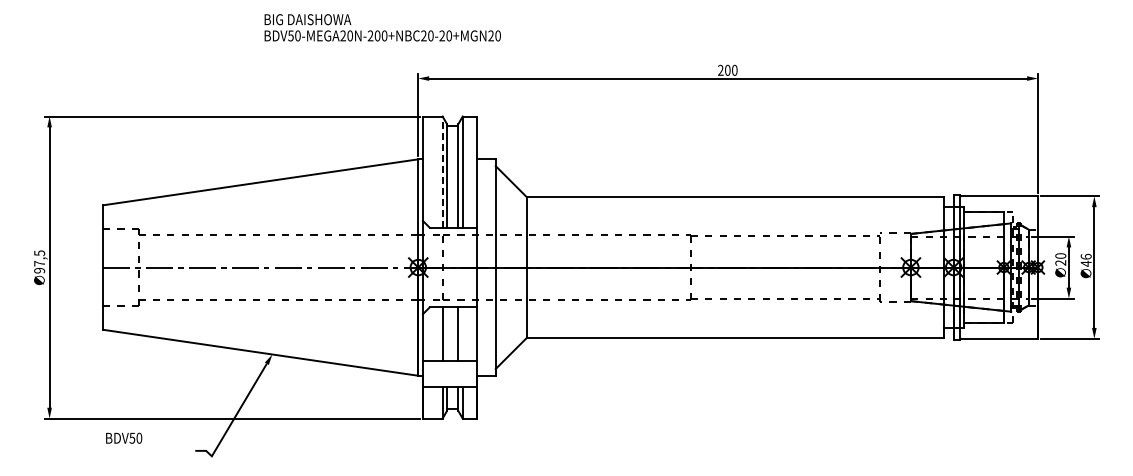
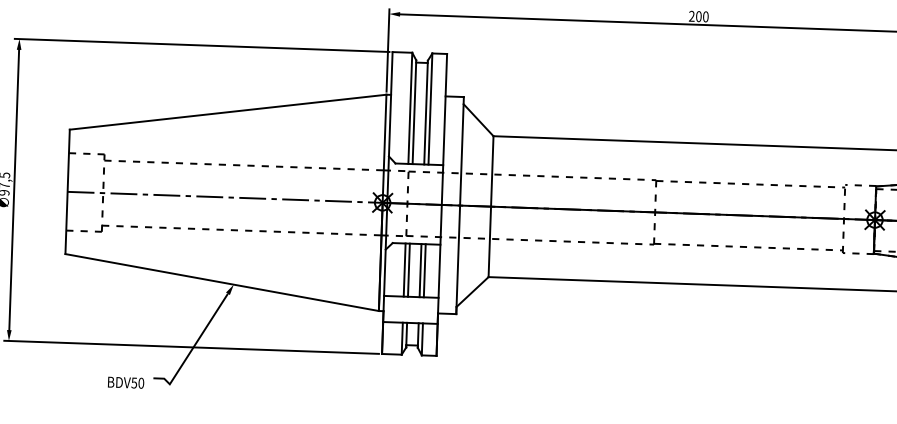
line: (442, 172) -> (410, 108), dashed -> solid
line: (446, 333) -> (408, 269), added
line: (462, 333) -> (424, 270), added
text: (124, 437) -> (126, 381), moved

